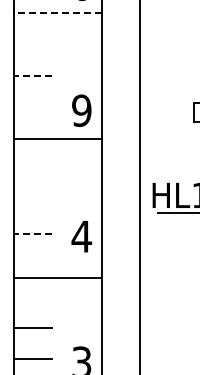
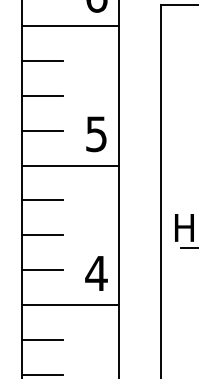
line: (57, 13) -> (69, 26), dashed -> solid
line: (32, 44) -> (41, 60), added
line: (32, 76) -> (41, 96), dashed -> solid
line: (32, 107) -> (41, 130), added
text: (81, 110) -> (96, 133), 9 -> 5
line: (32, 170) -> (41, 200), added
line: (32, 202) -> (41, 235), added
line: (32, 233) -> (41, 269), dashed -> solid
line: (58, 278) -> (70, 305), moved
line: (32, 296) -> (41, 339), added

